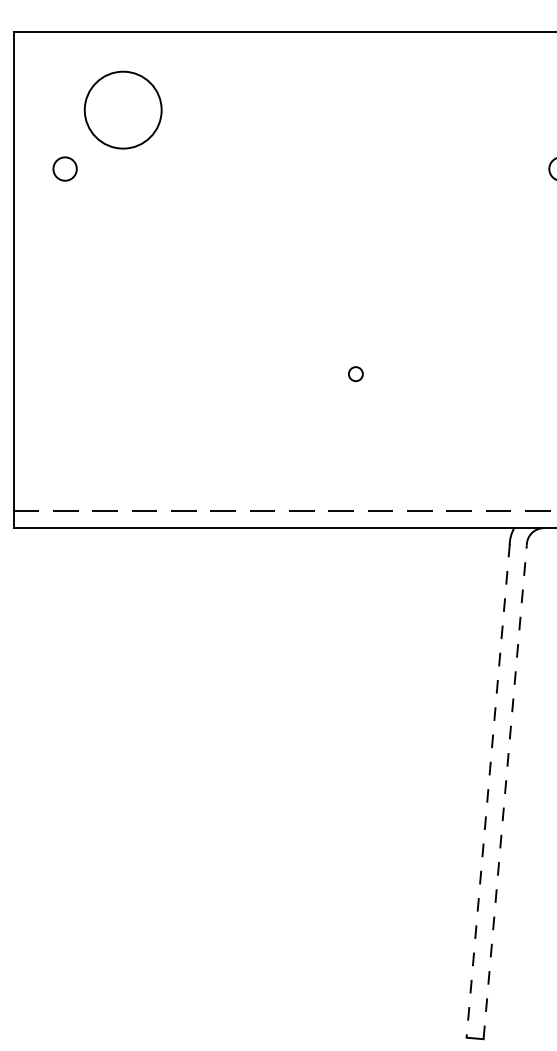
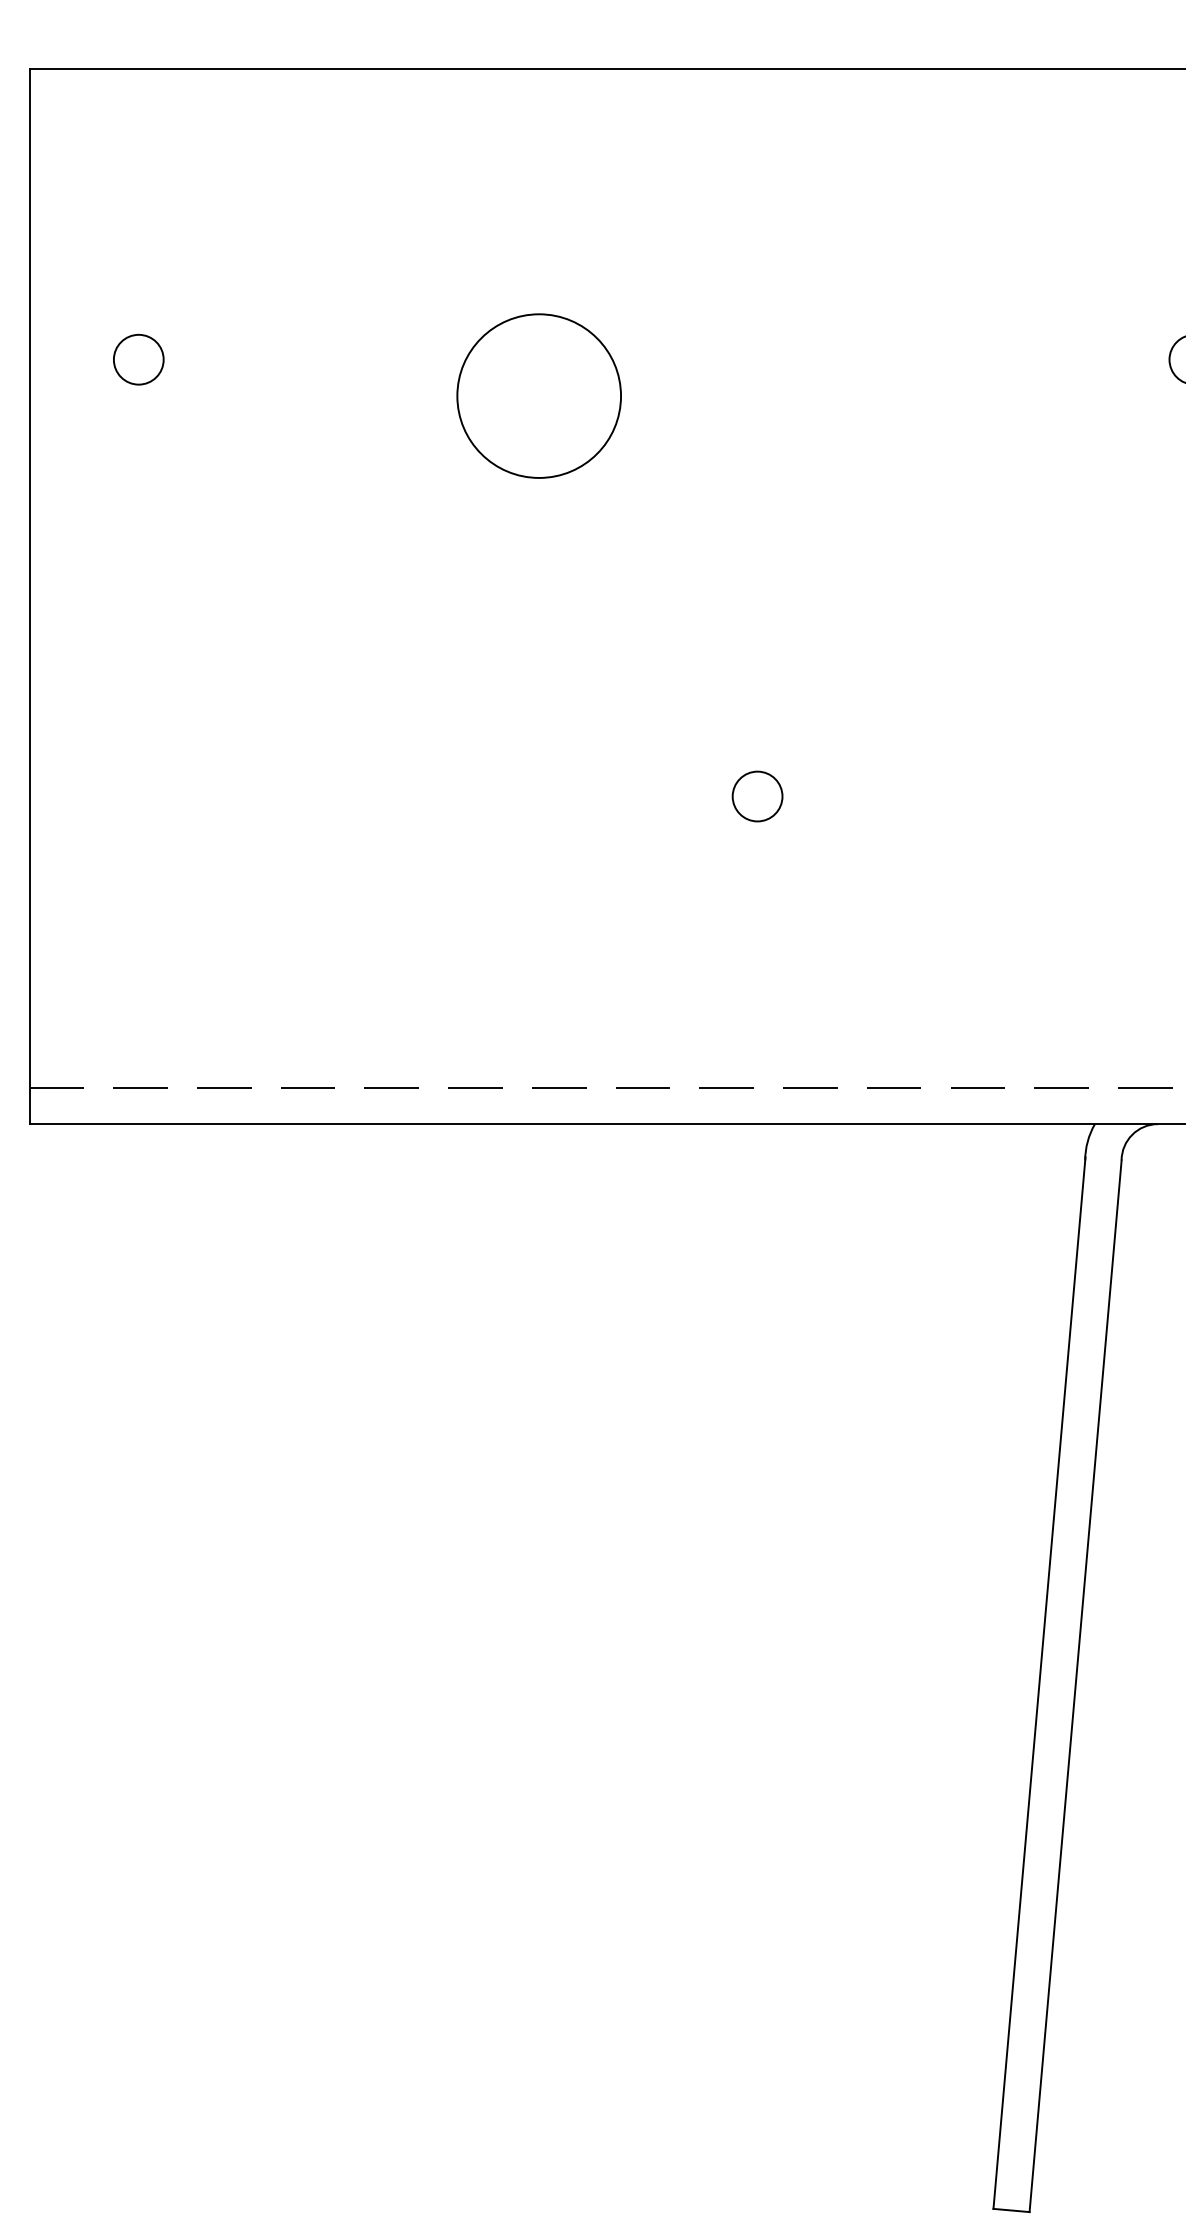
circle: (122, 109) -> (537, 394), moved
circle: (355, 373) -> (756, 794), size x1.67
line: (488, 790) -> (1040, 1682), dashed -> solid
line: (505, 792) -> (1076, 1686), dashed -> solid

